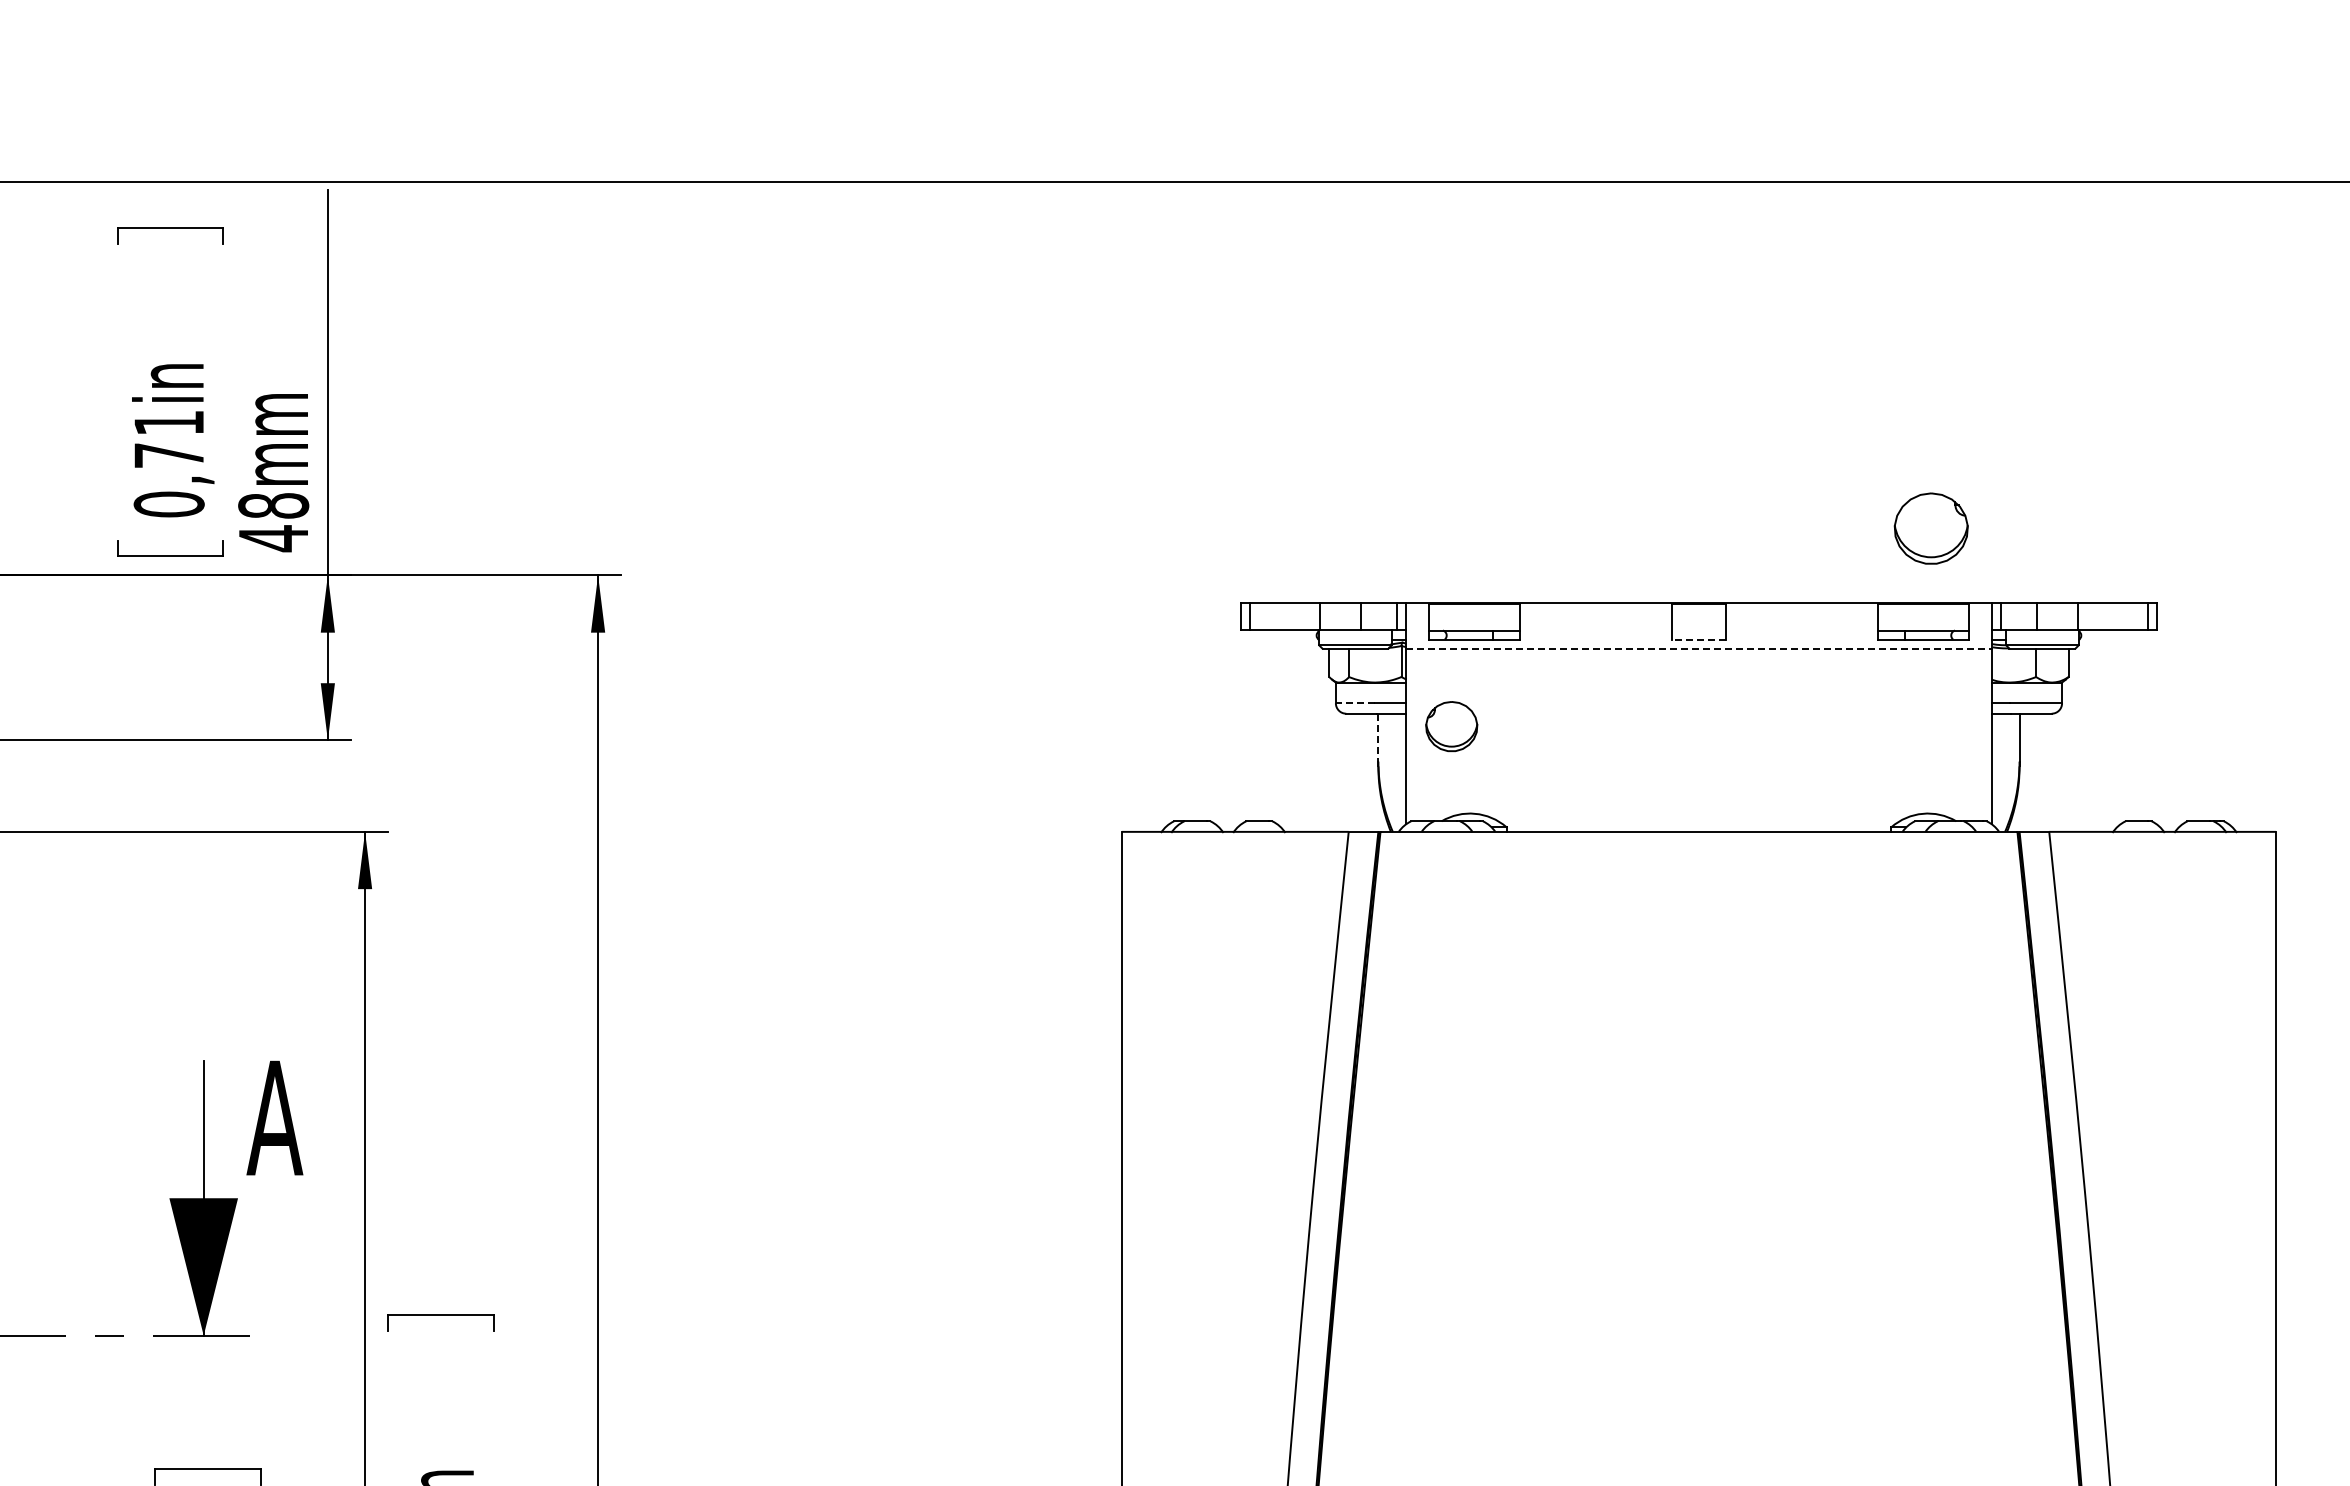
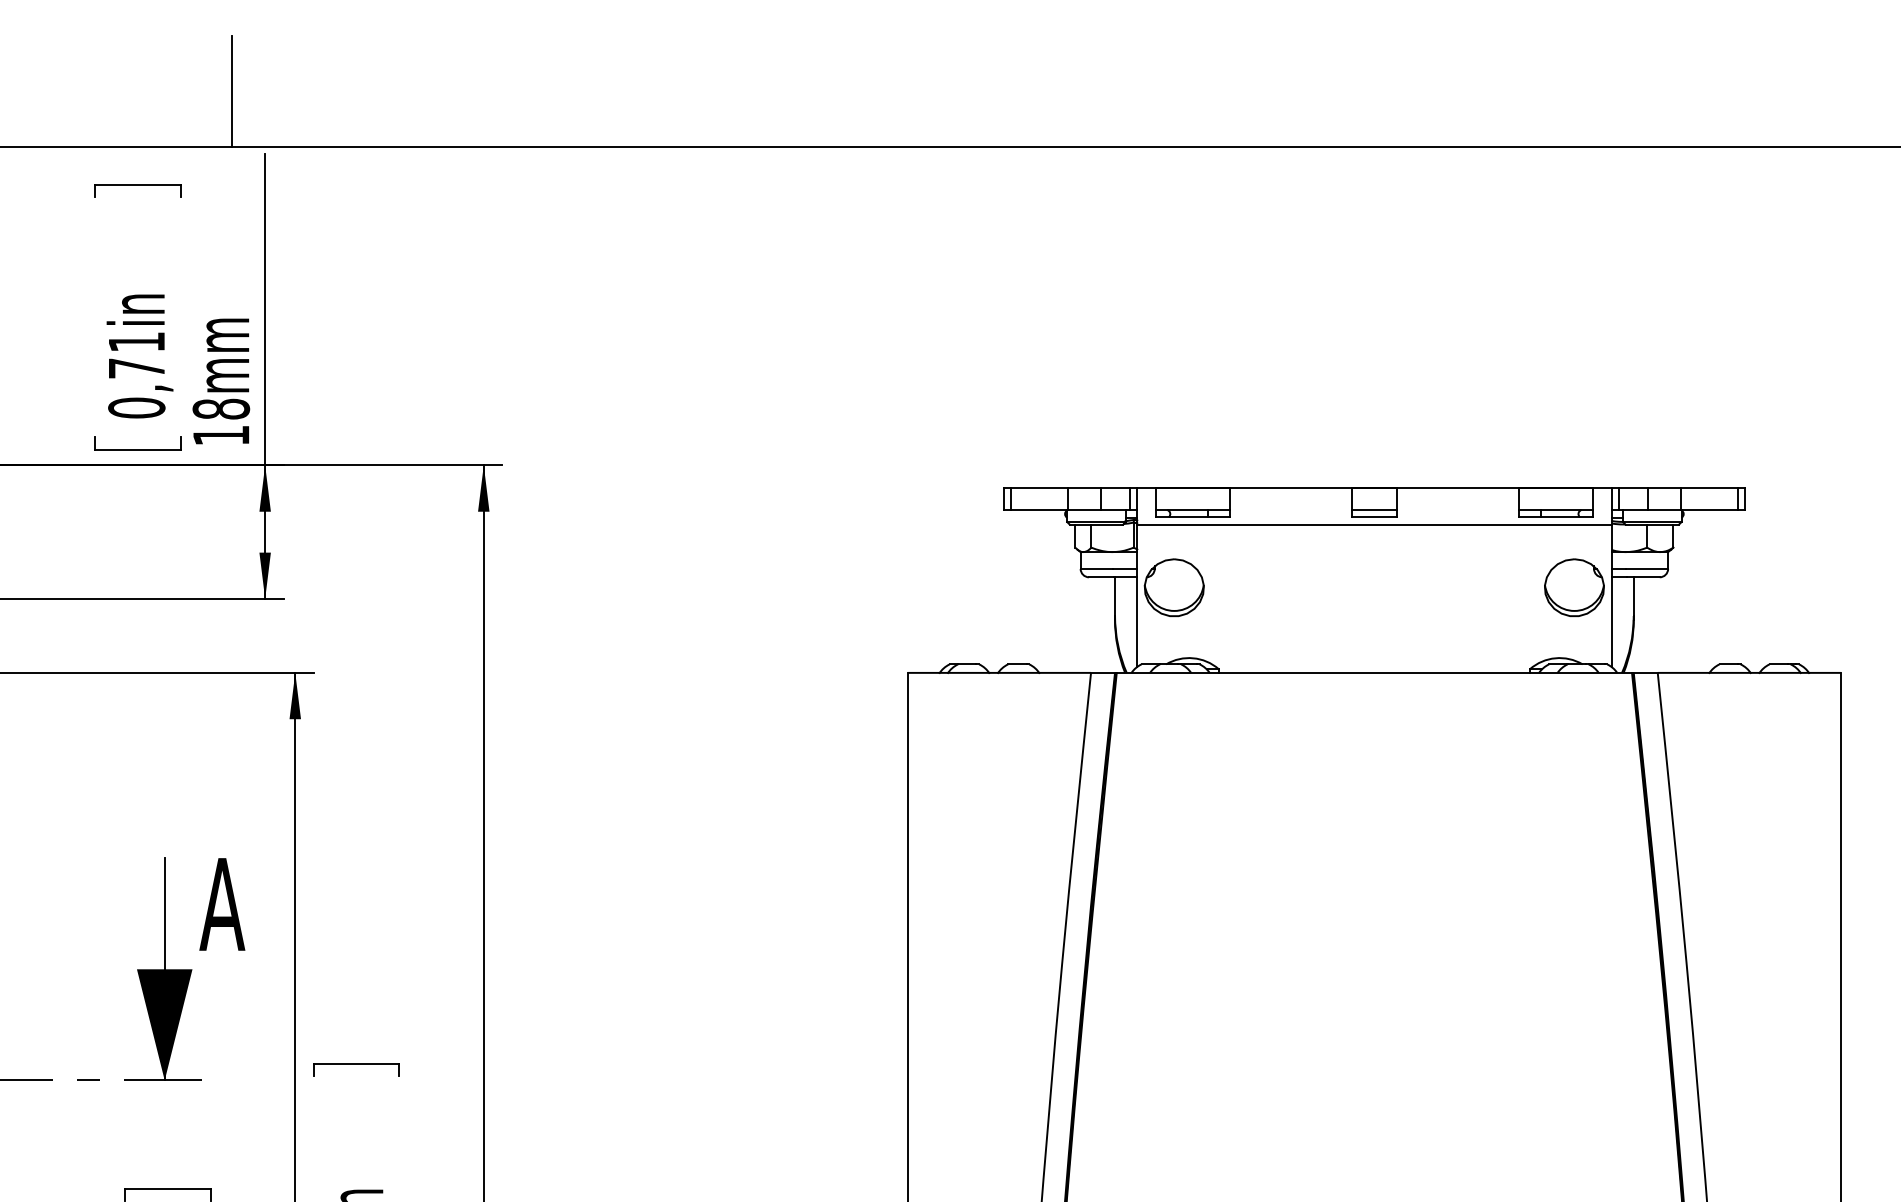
line: (286, 112) -> (231, 90), added
part: (1930, 528) -> (1573, 587), moved
text: (273, 538) -> (221, 435), 48mm -> 18mm
line: (1698, 630) -> (1374, 509), added
line: (1698, 639) -> (1374, 517), dashed -> solid
line: (1699, 649) -> (1374, 525), dashed -> solid
line: (1355, 703) -> (1096, 569), dashed -> solid
part: (1451, 726) -> (1174, 587), size x1.43
line: (1378, 737) -> (1115, 596), dashed -> solid

